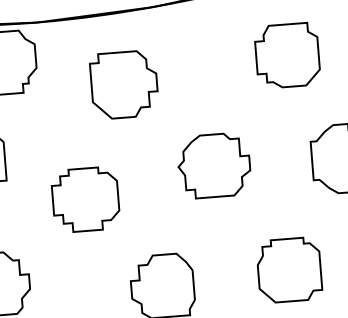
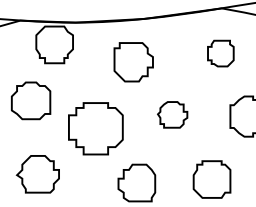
part: (286, 55) -> (220, 53), size x0.7
part: (123, 85) -> (133, 62), moved
part: (213, 165) -> (172, 114), size x0.7
part: (85, 199) -> (95, 128), size x1.4

